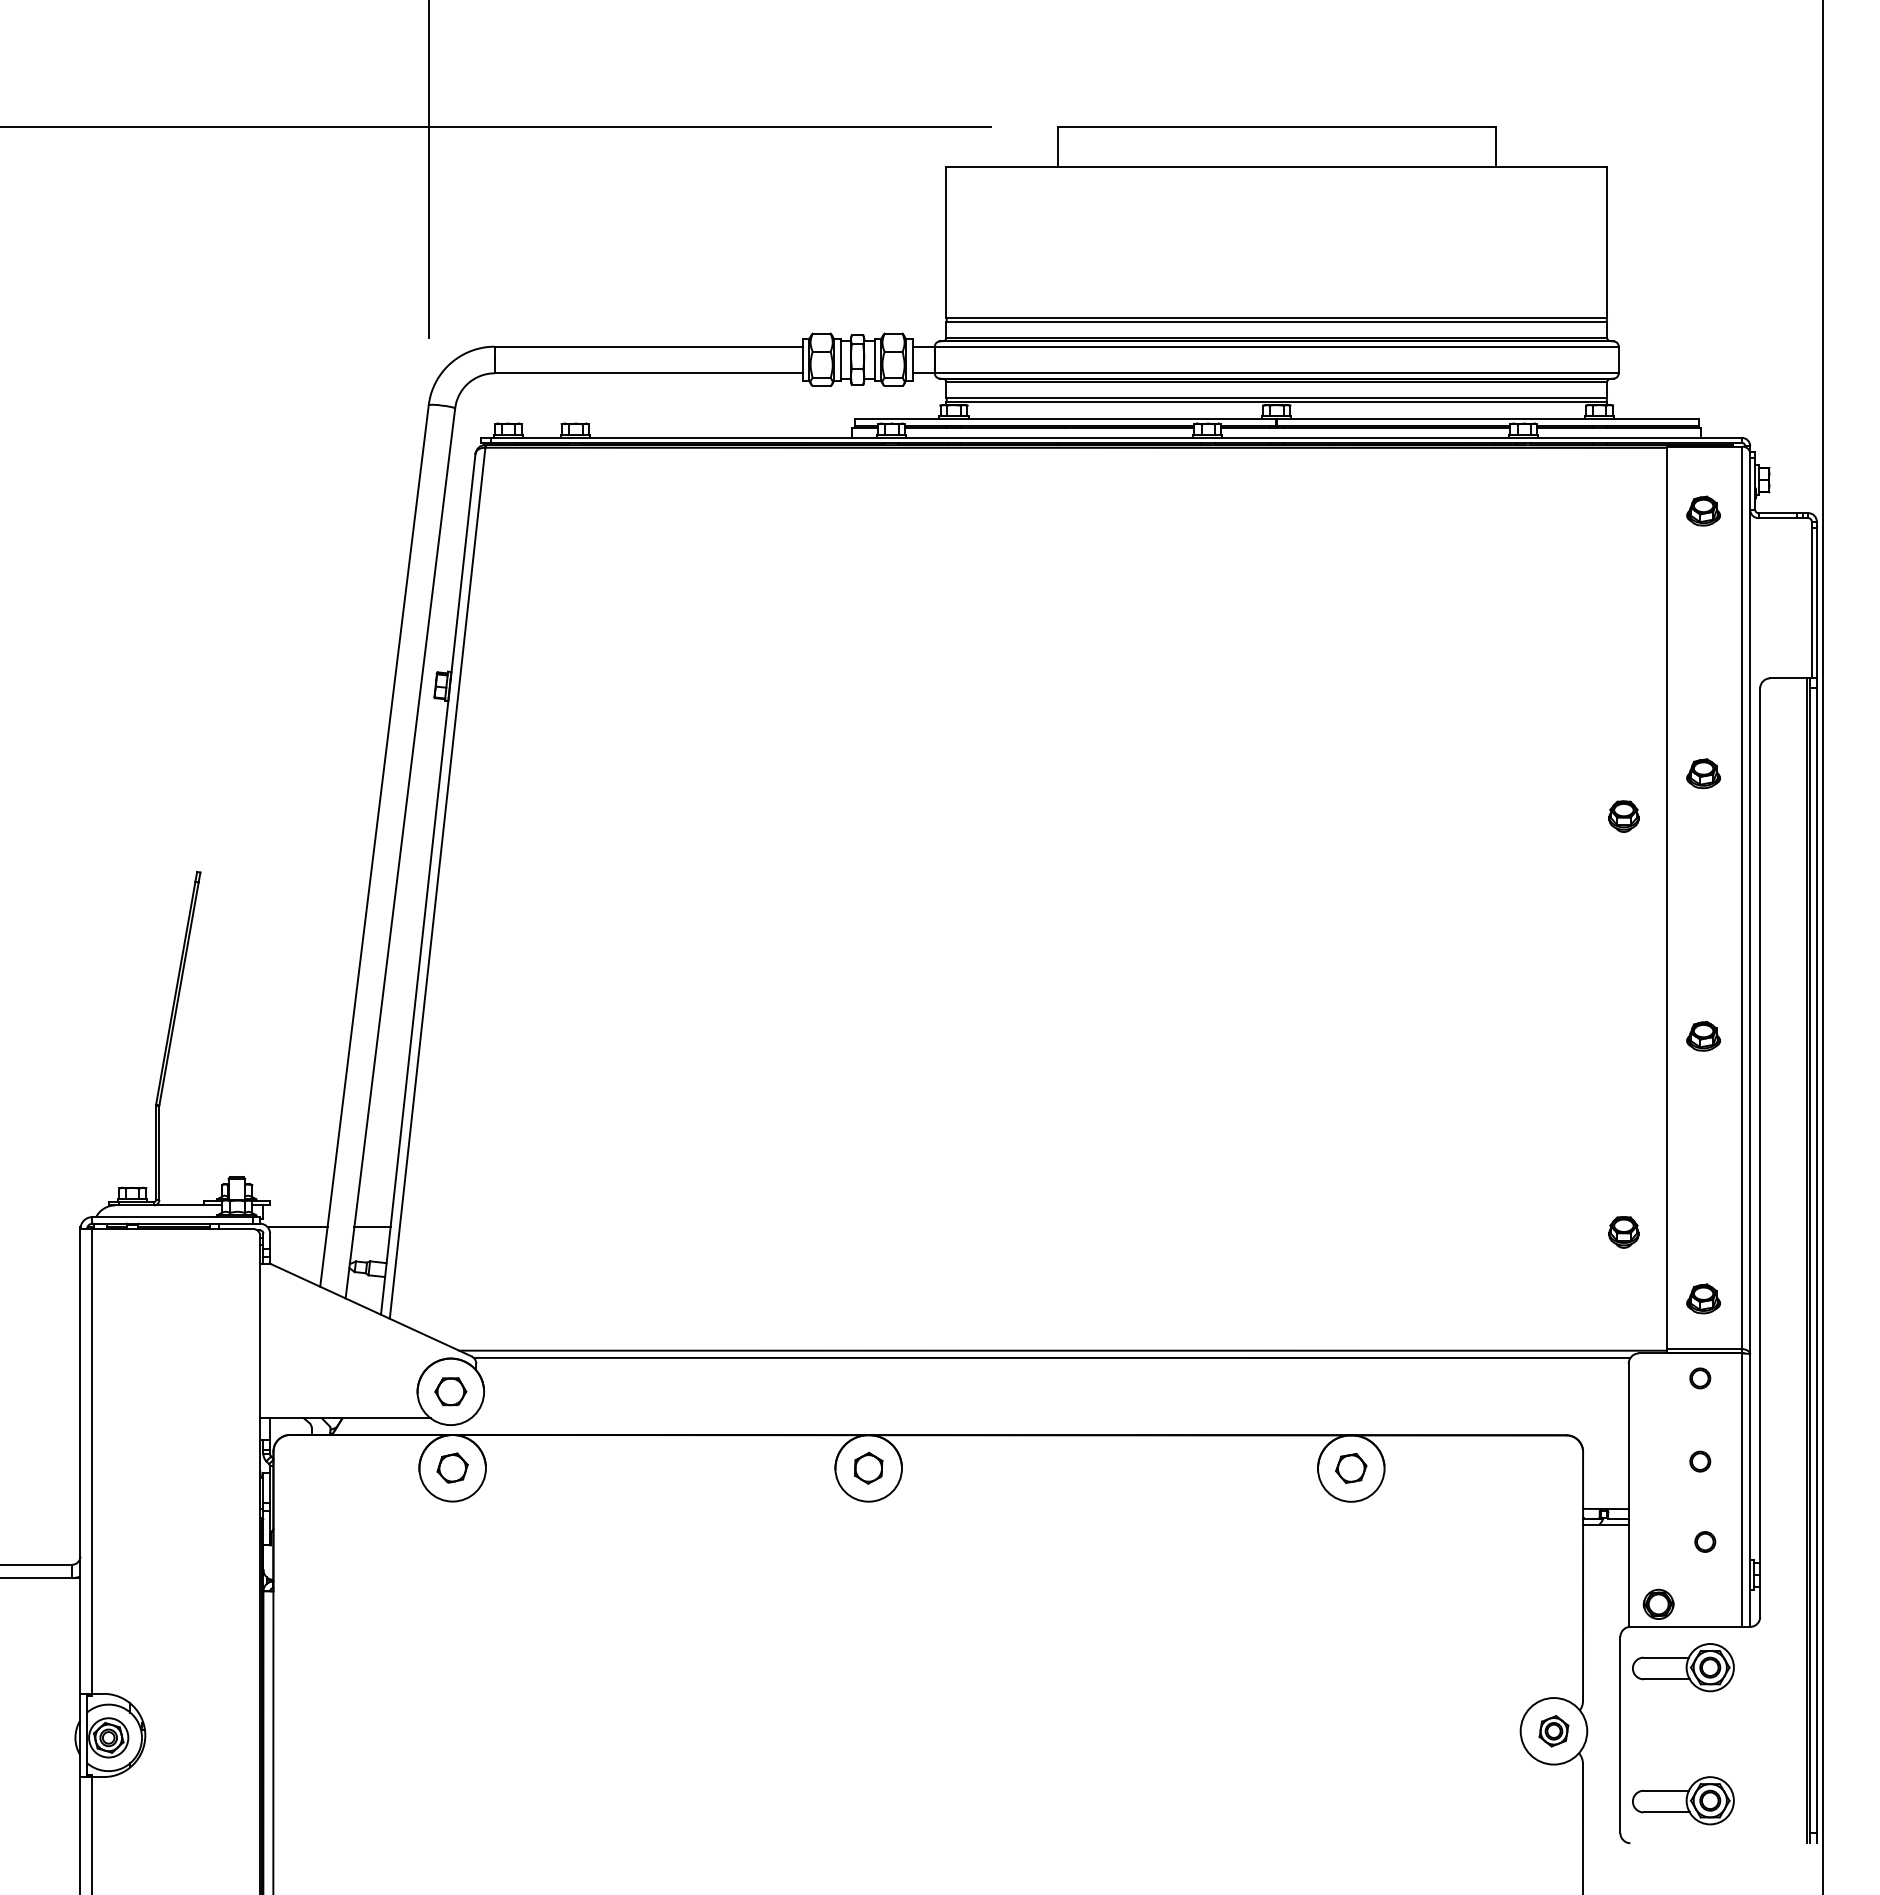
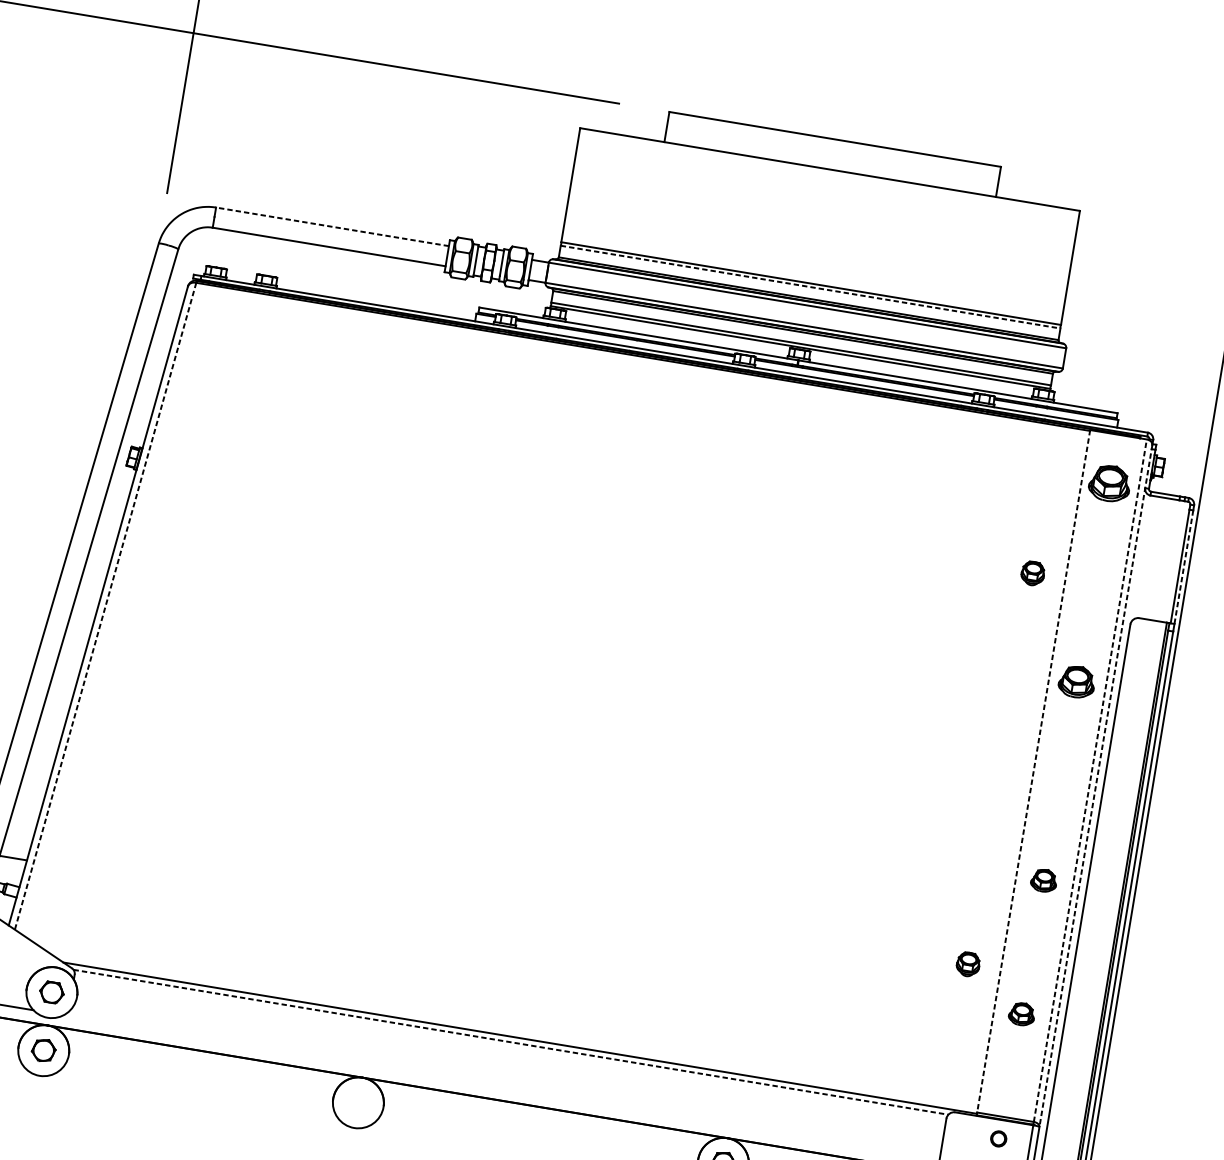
line: (1277, 322) -> (811, 287), solid -> dashed
line: (648, 346) -> (332, 226), solid -> dashed
part: (1703, 510) -> (1109, 482), size x1.6
line: (1816, 603) -> (1183, 567), solid -> dashed
part: (1703, 773) -> (1076, 681), size x1.4
part: (1623, 816) -> (1032, 573), moved
line: (437, 883) -> (105, 606), solid -> dashed
line: (1741, 897) -> (1090, 780), solid -> dashed
line: (1667, 898) -> (1034, 771), solid -> dashed
line: (1750, 903) -> (1096, 785), solid -> dashed
part: (1623, 1232) -> (967, 964), moved
part: (1703, 1298) -> (1021, 1013), moved
line: (1052, 1357) -> (511, 1041), solid -> dashed
part: (868, 1467) -> (358, 1102), removed

